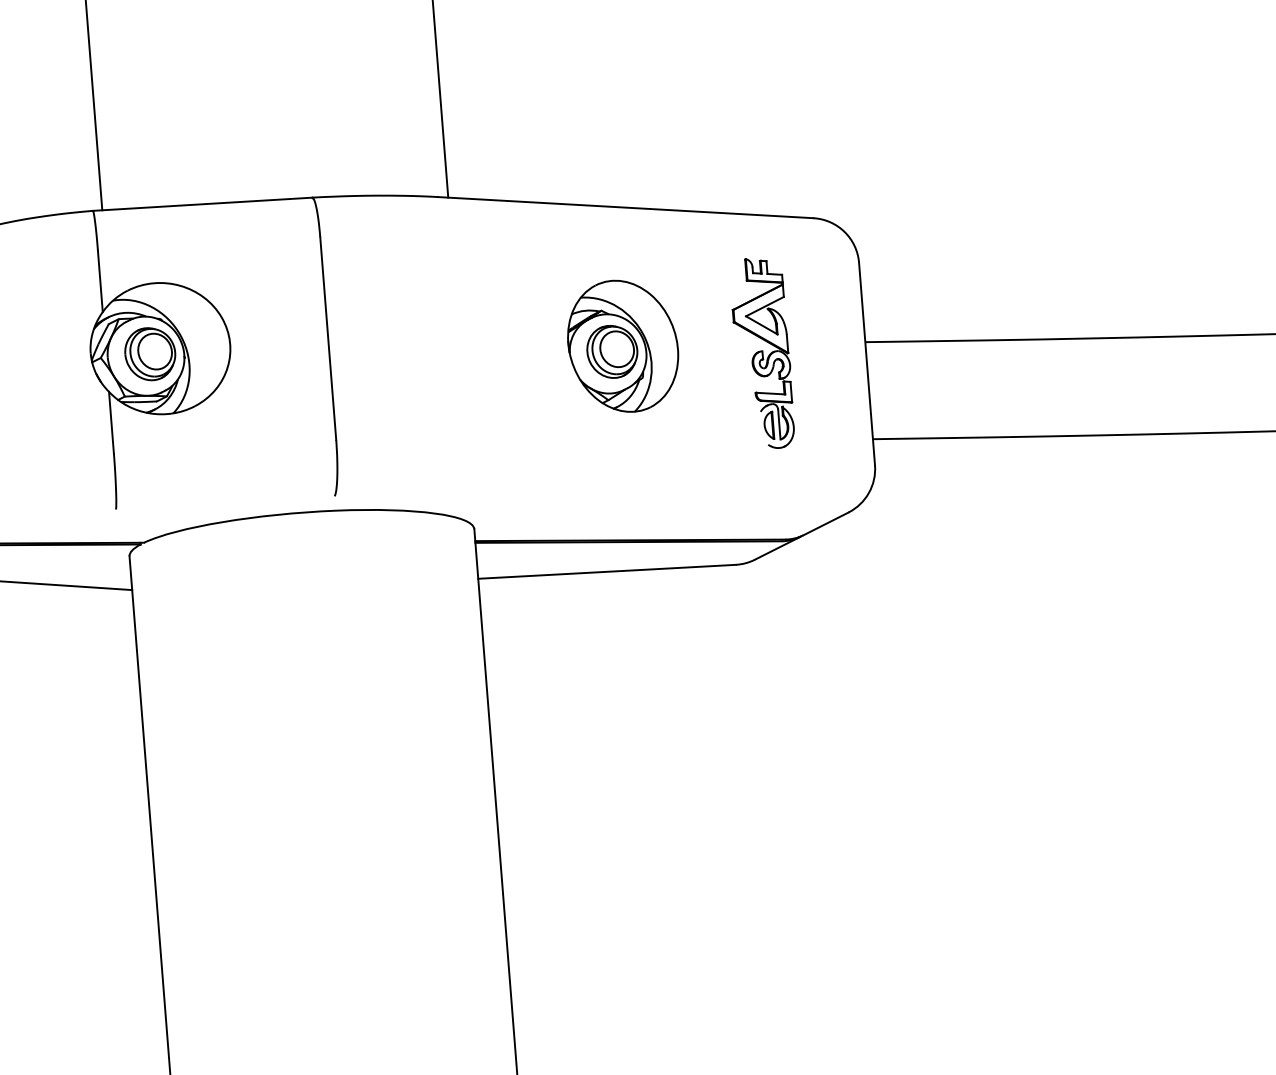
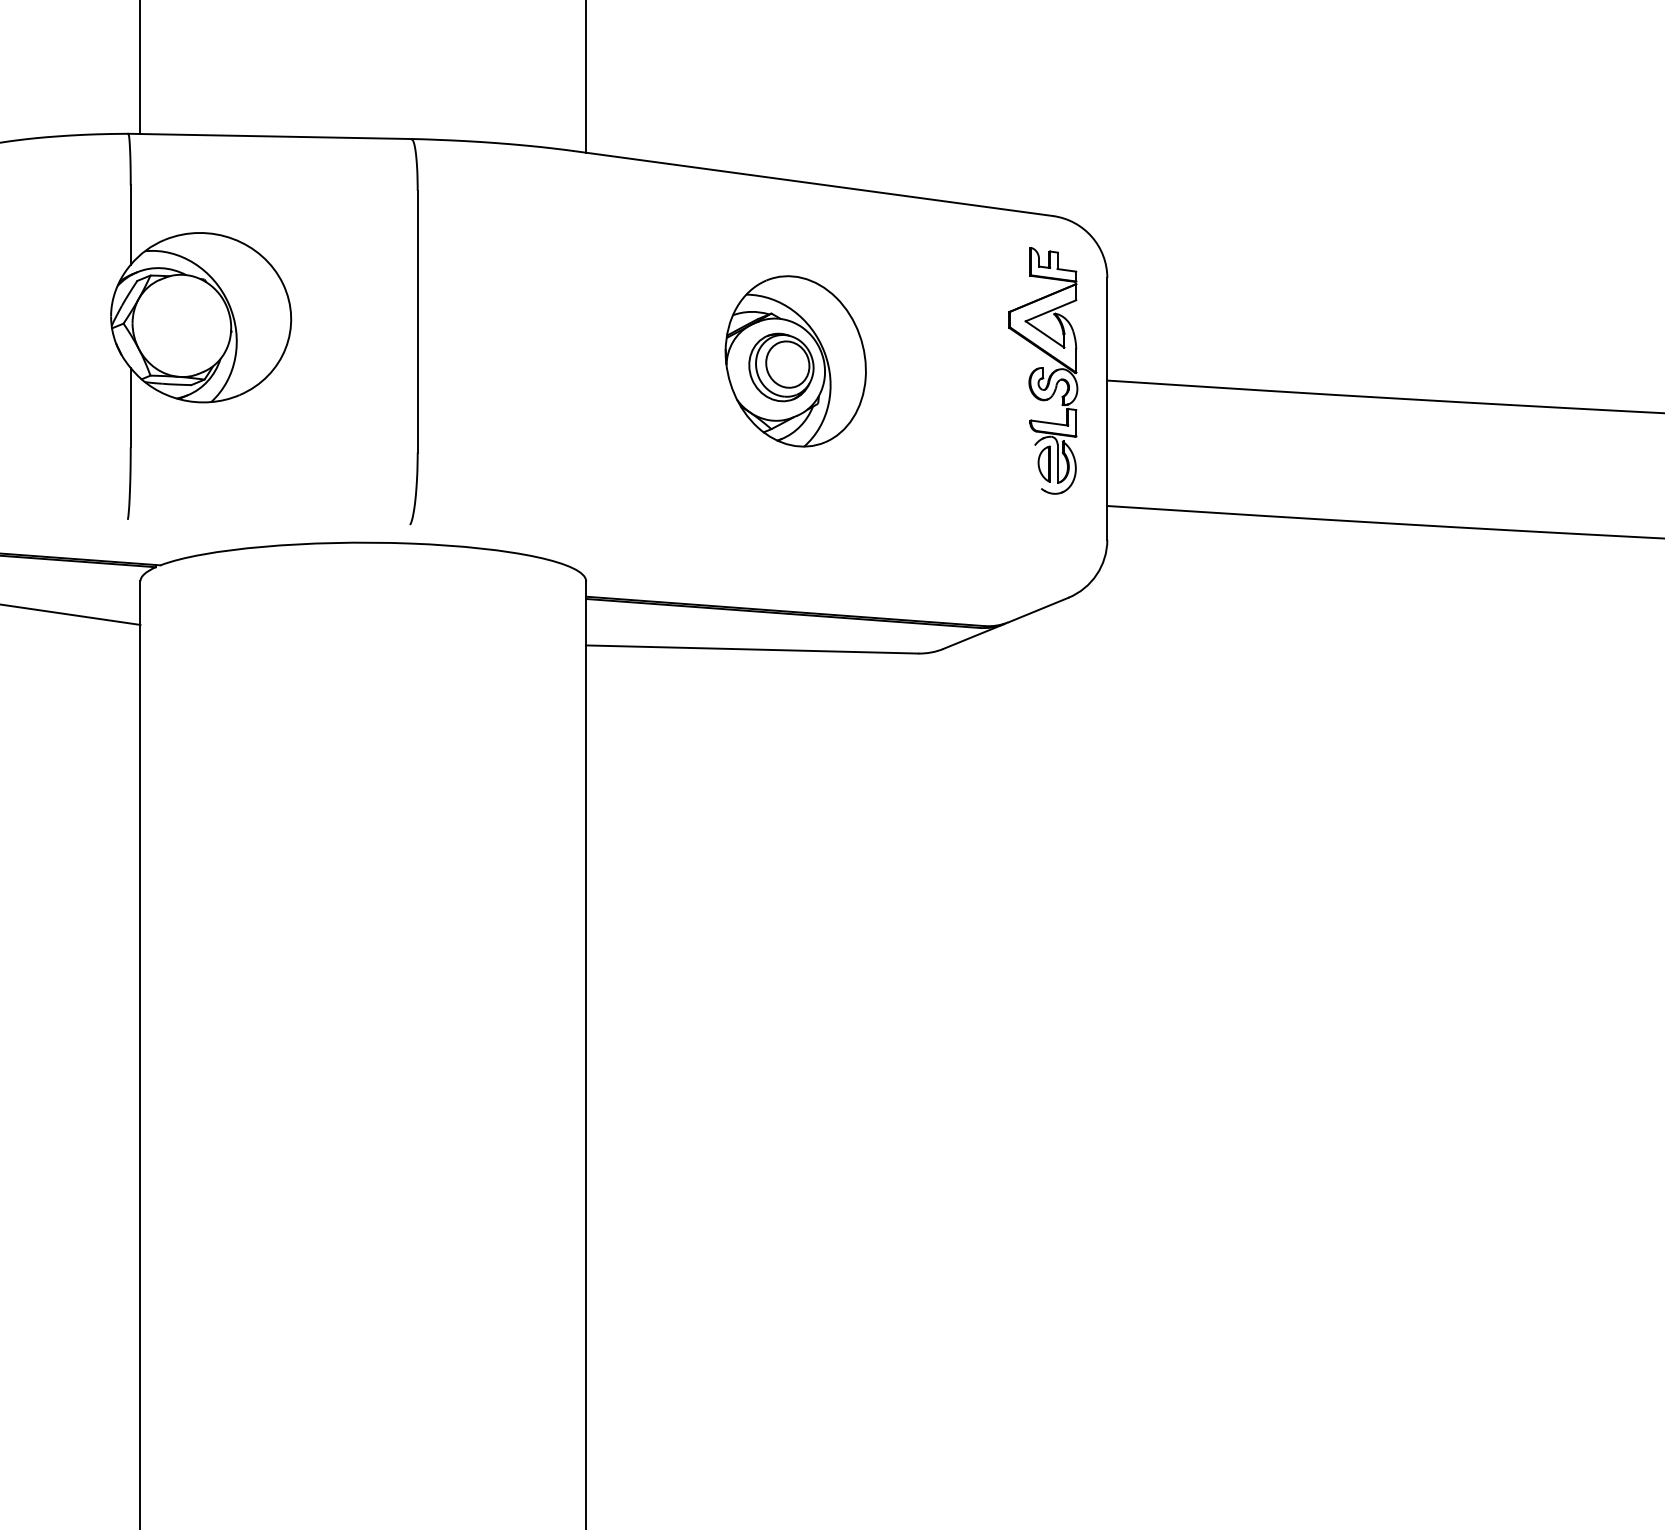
part: (762, 353) -> (1043, 370), moved
part: (150, 354) -> (187, 323), removed

